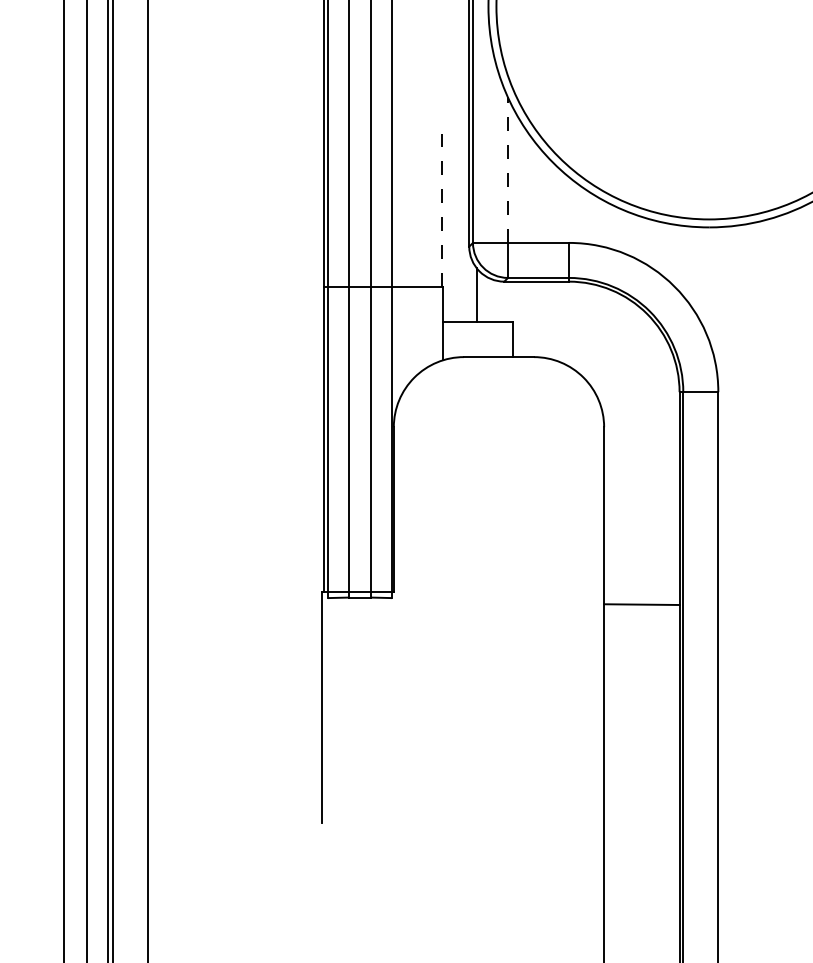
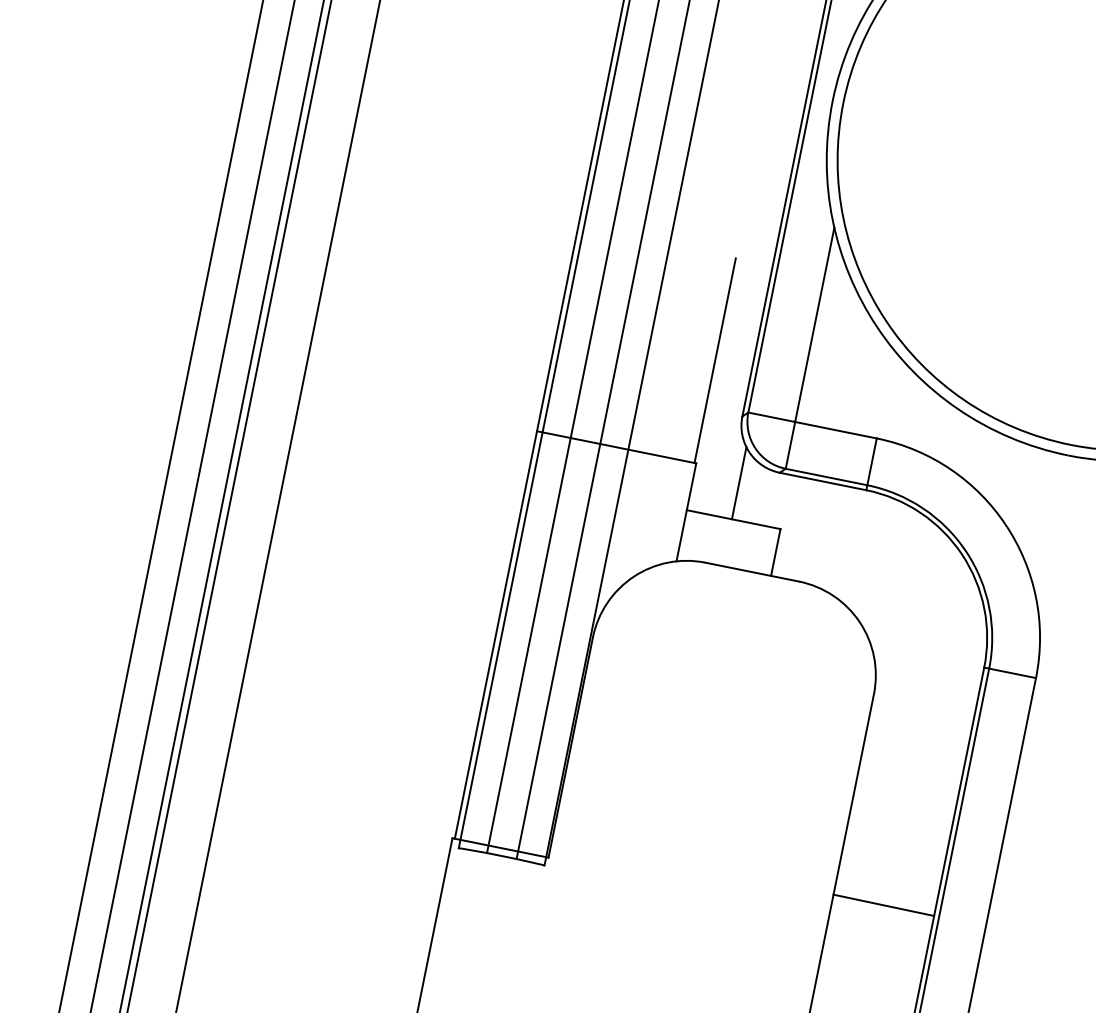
line: (508, 170) -> (815, 325), dashed -> solid
line: (441, 210) -> (715, 360), dashed -> solid
line: (641, 604) -> (883, 905), moved

